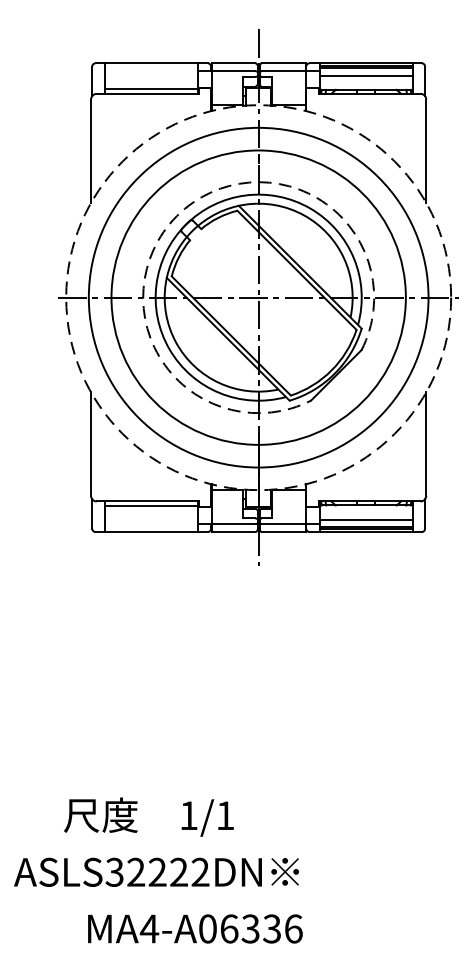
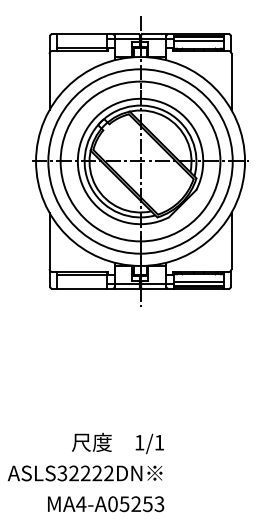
arc: (177, 216) -> (96, 117), dashed -> solid
circle: (258, 297) -> (140, 161), dashed -> solid
text: (148, 817) -> (117, 443), moved
text: (260, 929) -> (141, 504), MA4-A06336 -> MA4-A05253

